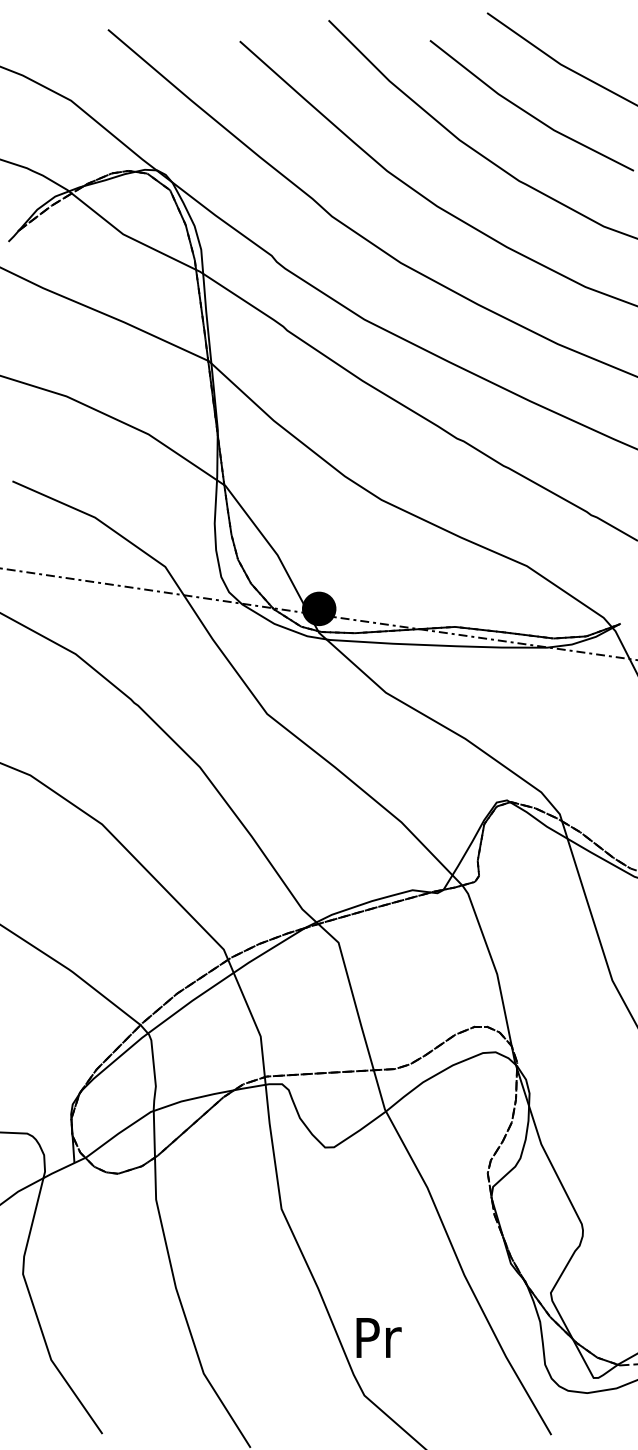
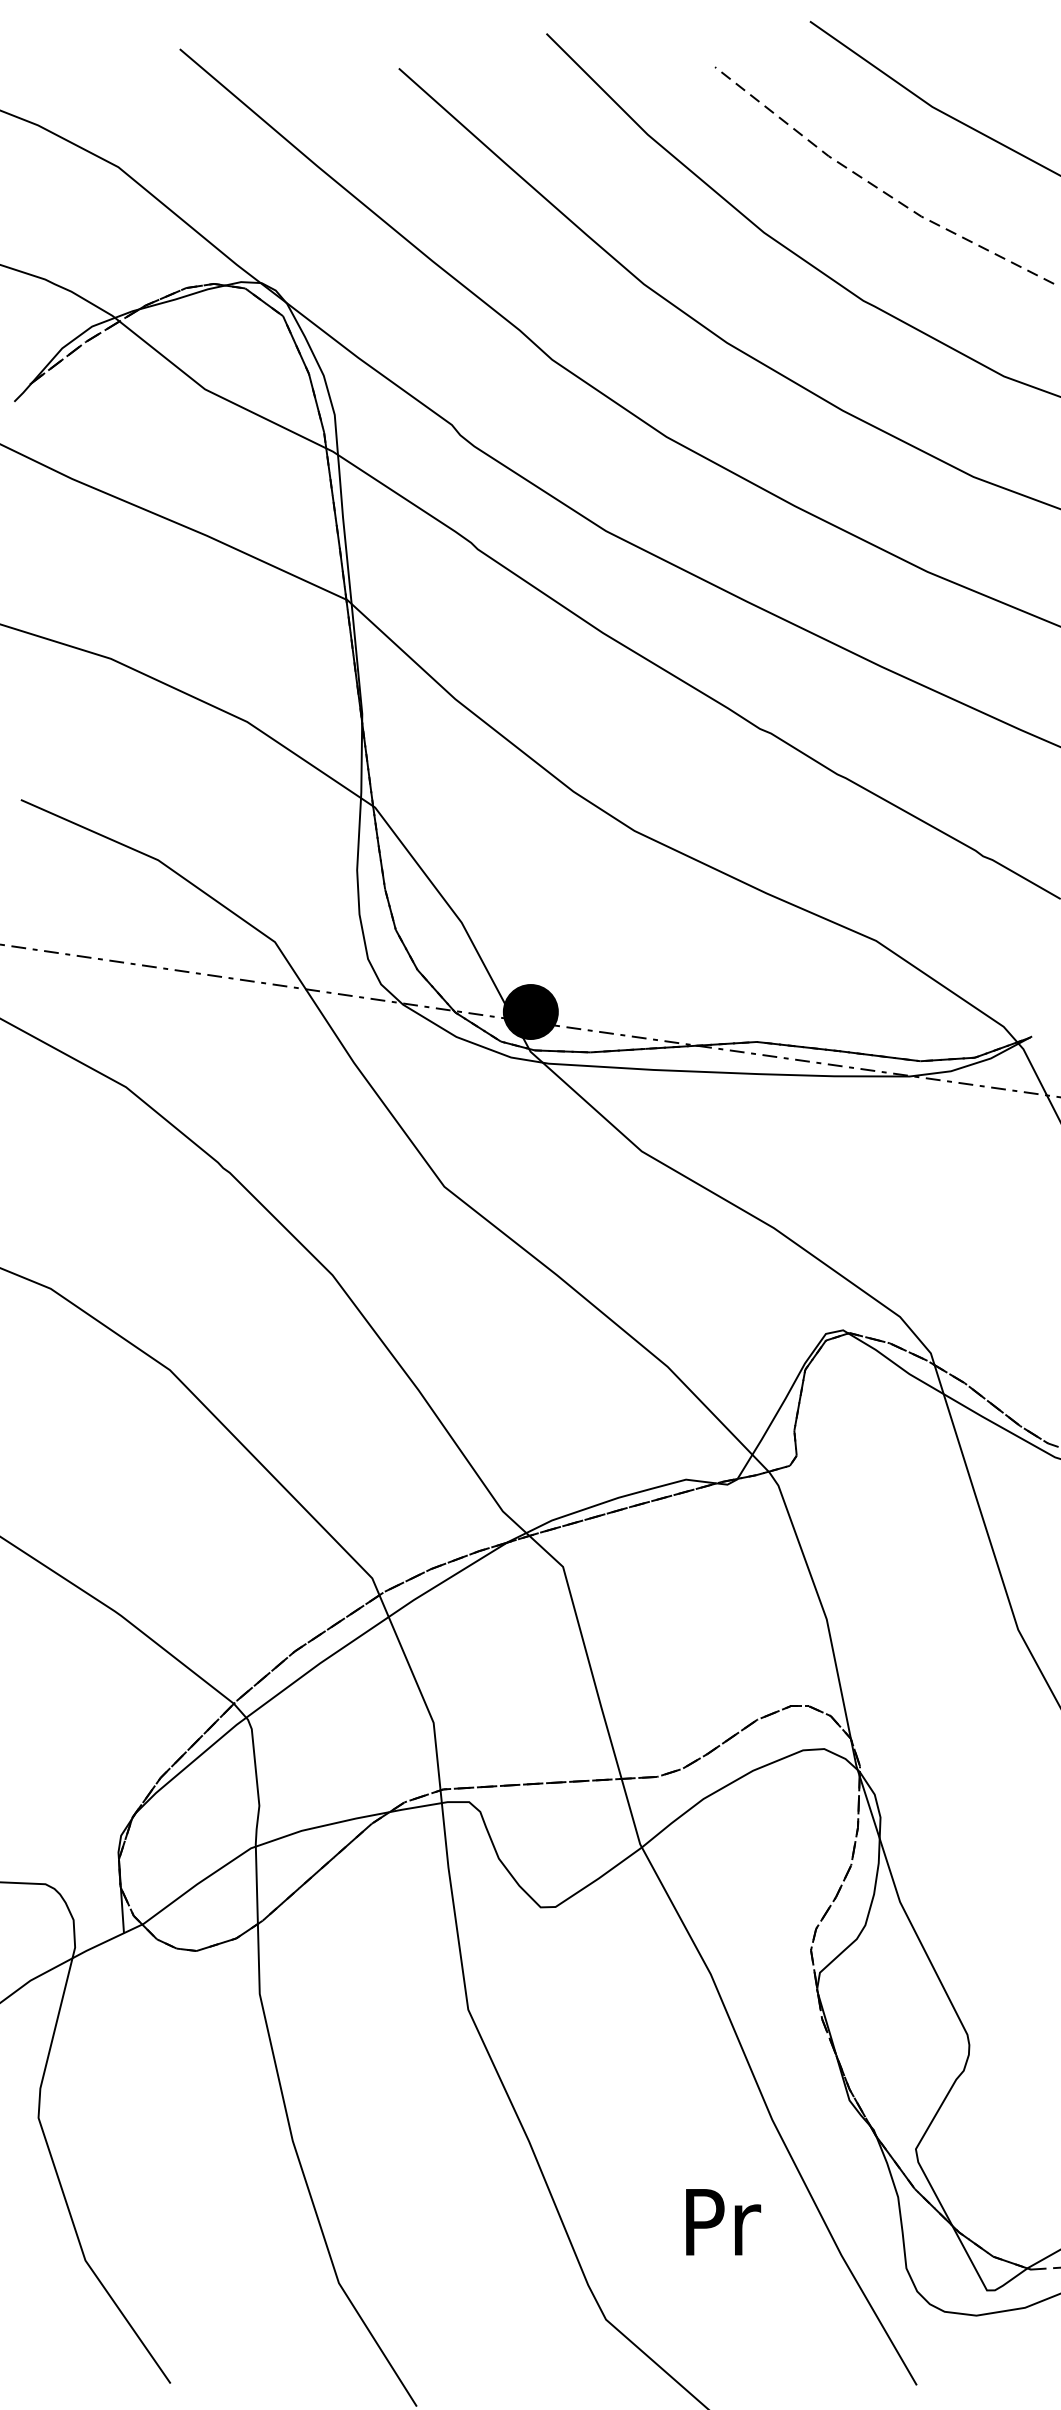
line: (527, 113) -> (877, 188), solid -> dashed
text: (378, 1337) -> (722, 2221), moved

